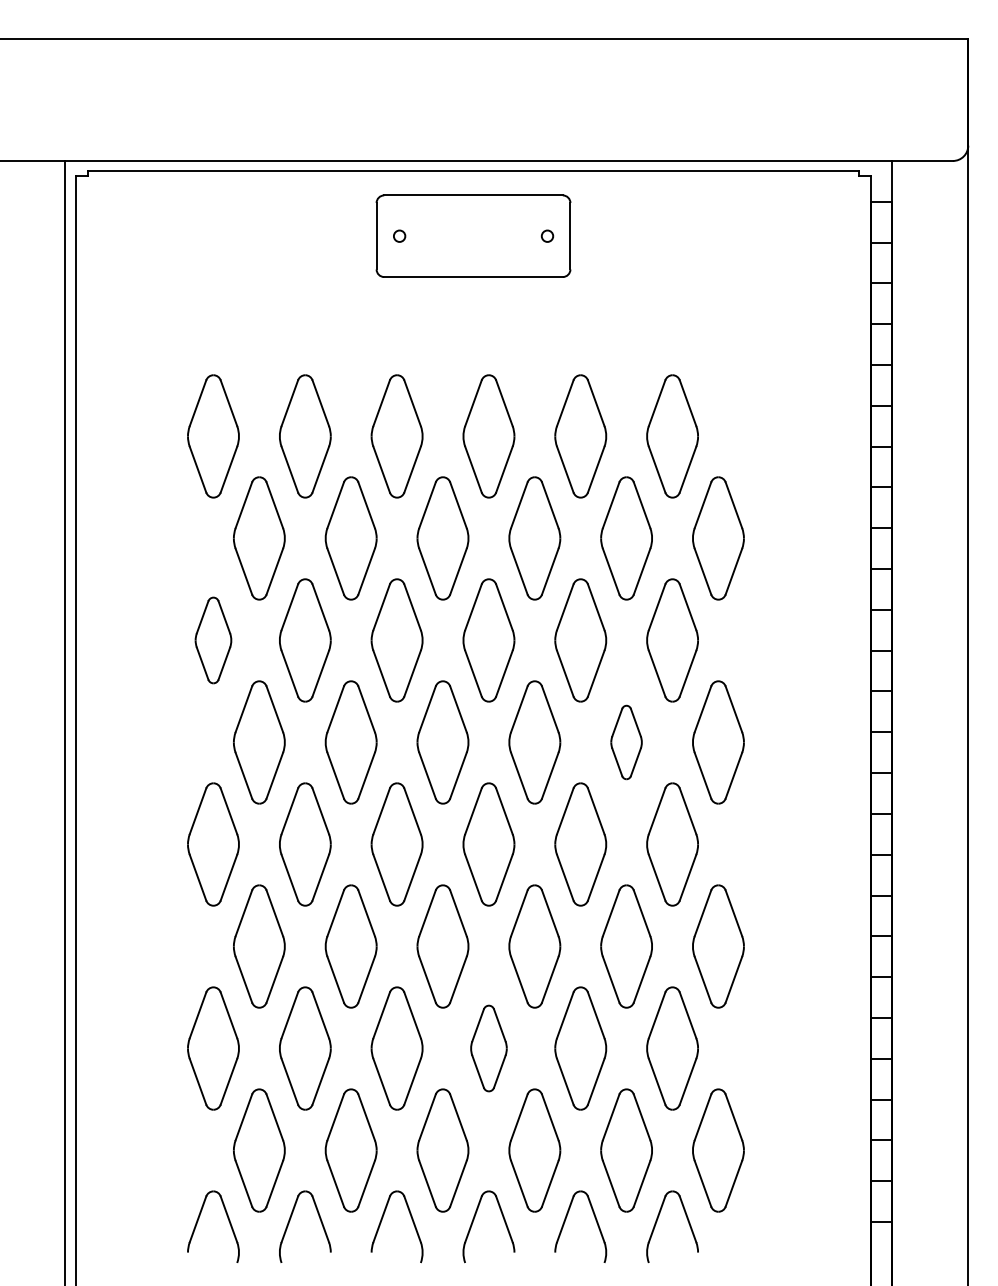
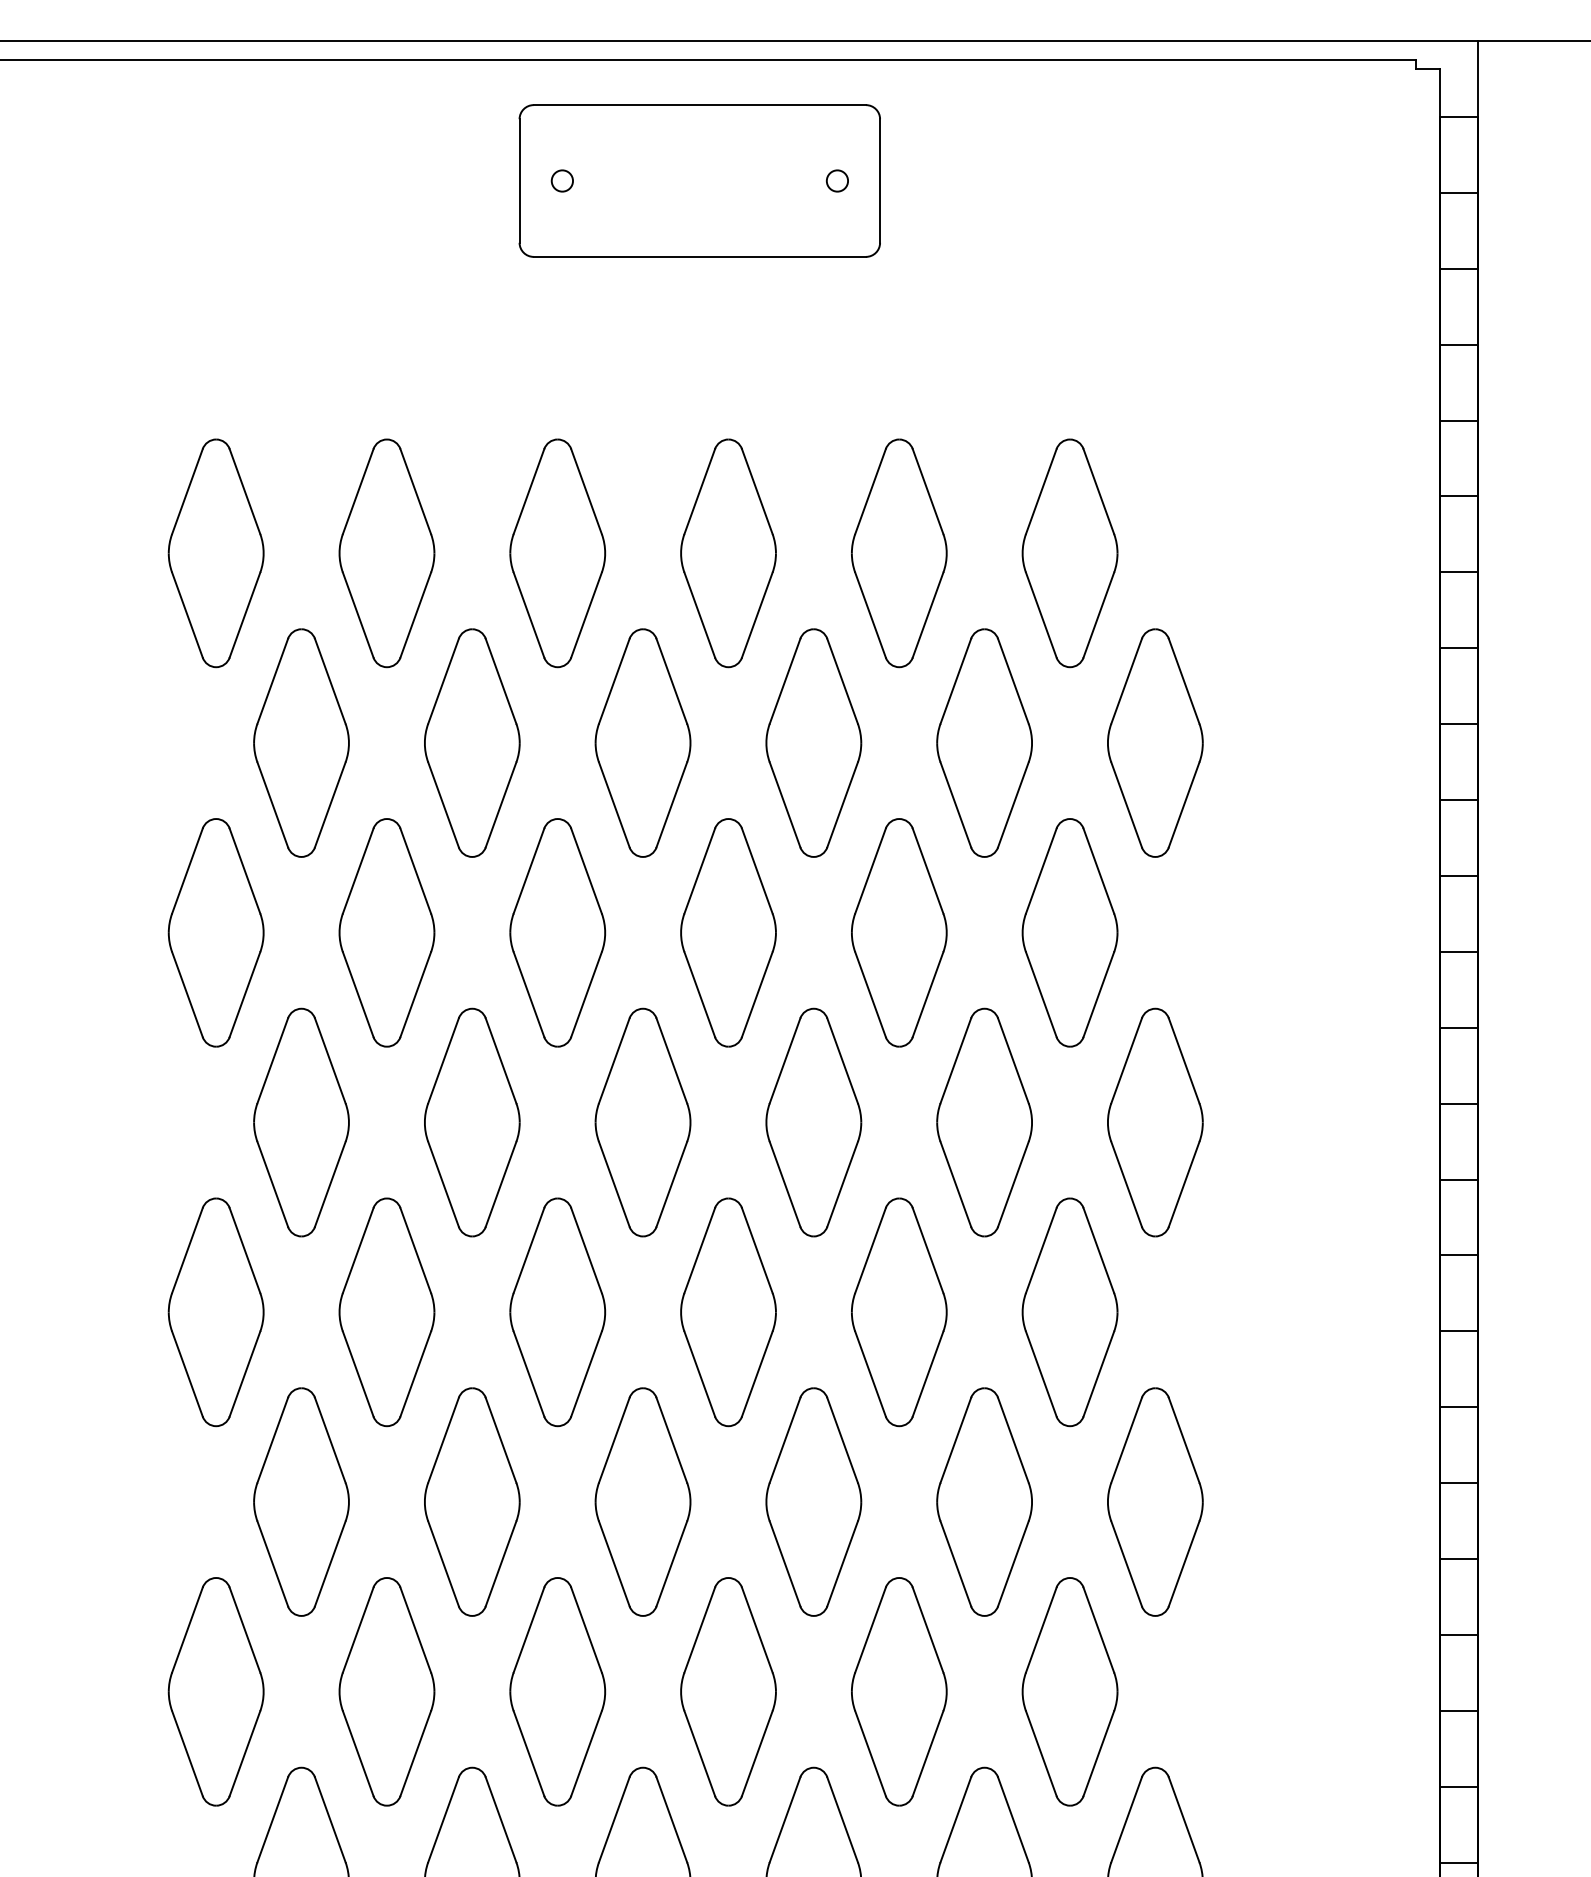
part: (213, 640) -> (216, 932), size x1.43
part: (626, 742) -> (984, 1122), size x1.67
part: (488, 1048) -> (727, 1691), size x1.43

